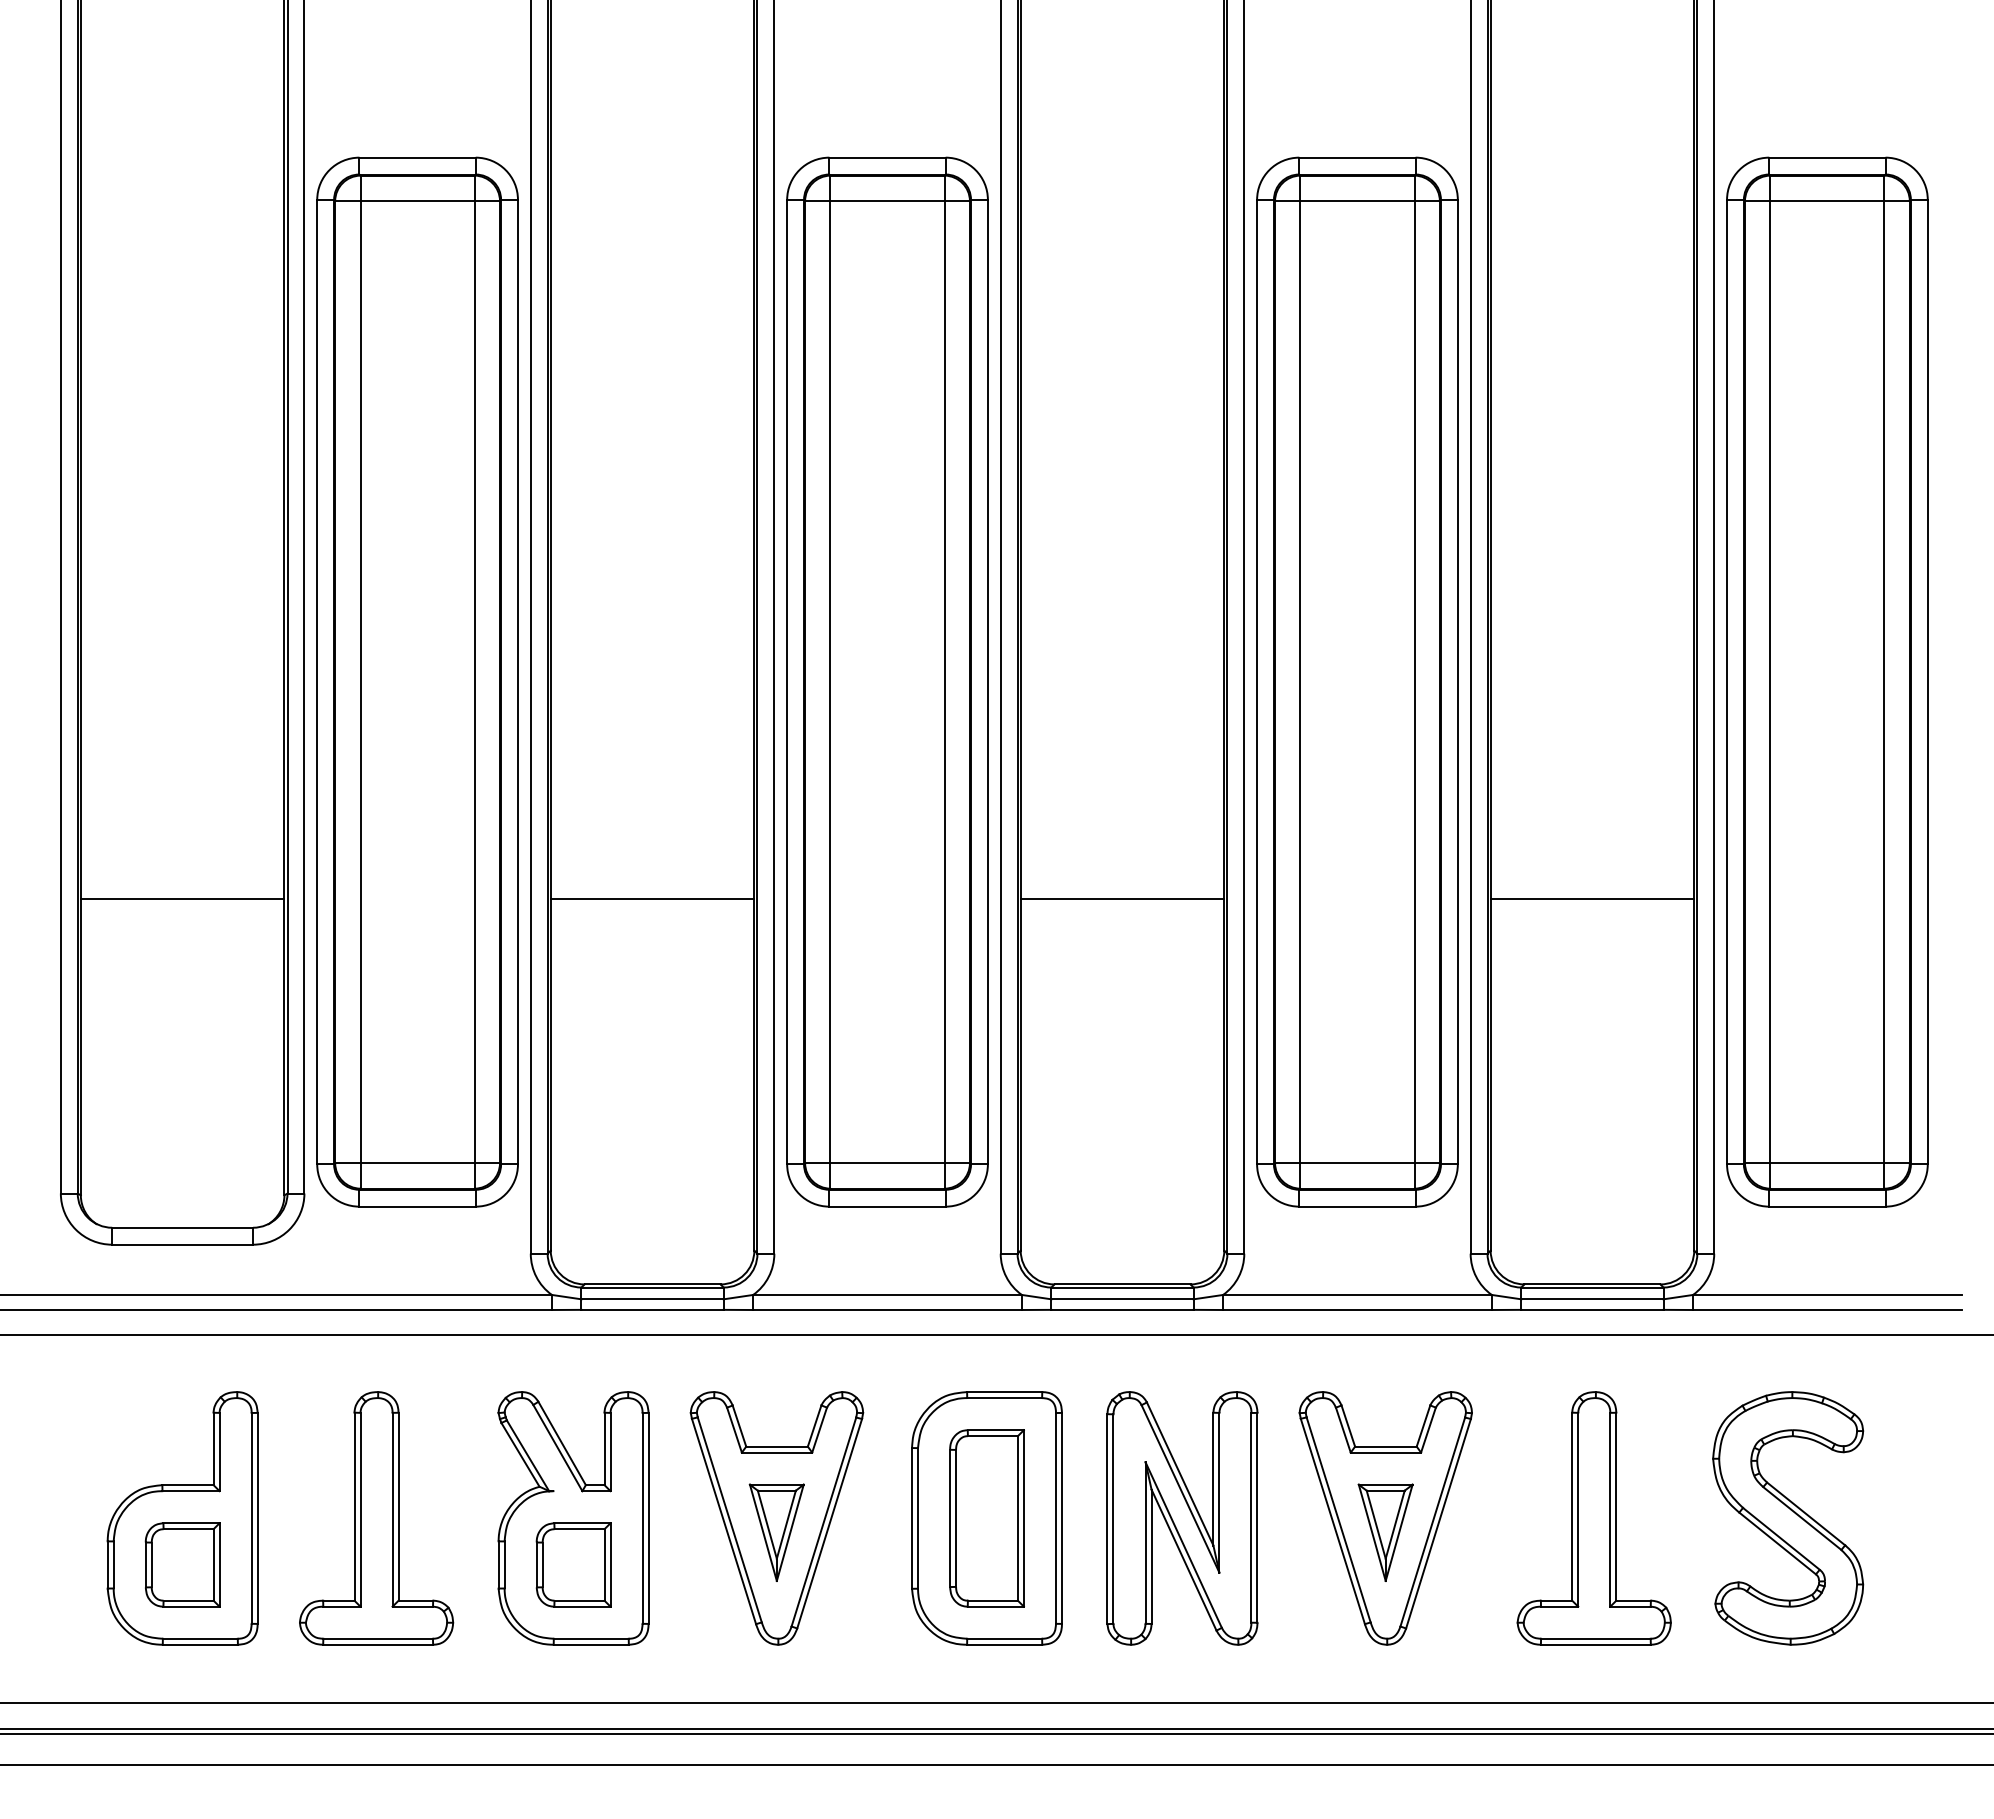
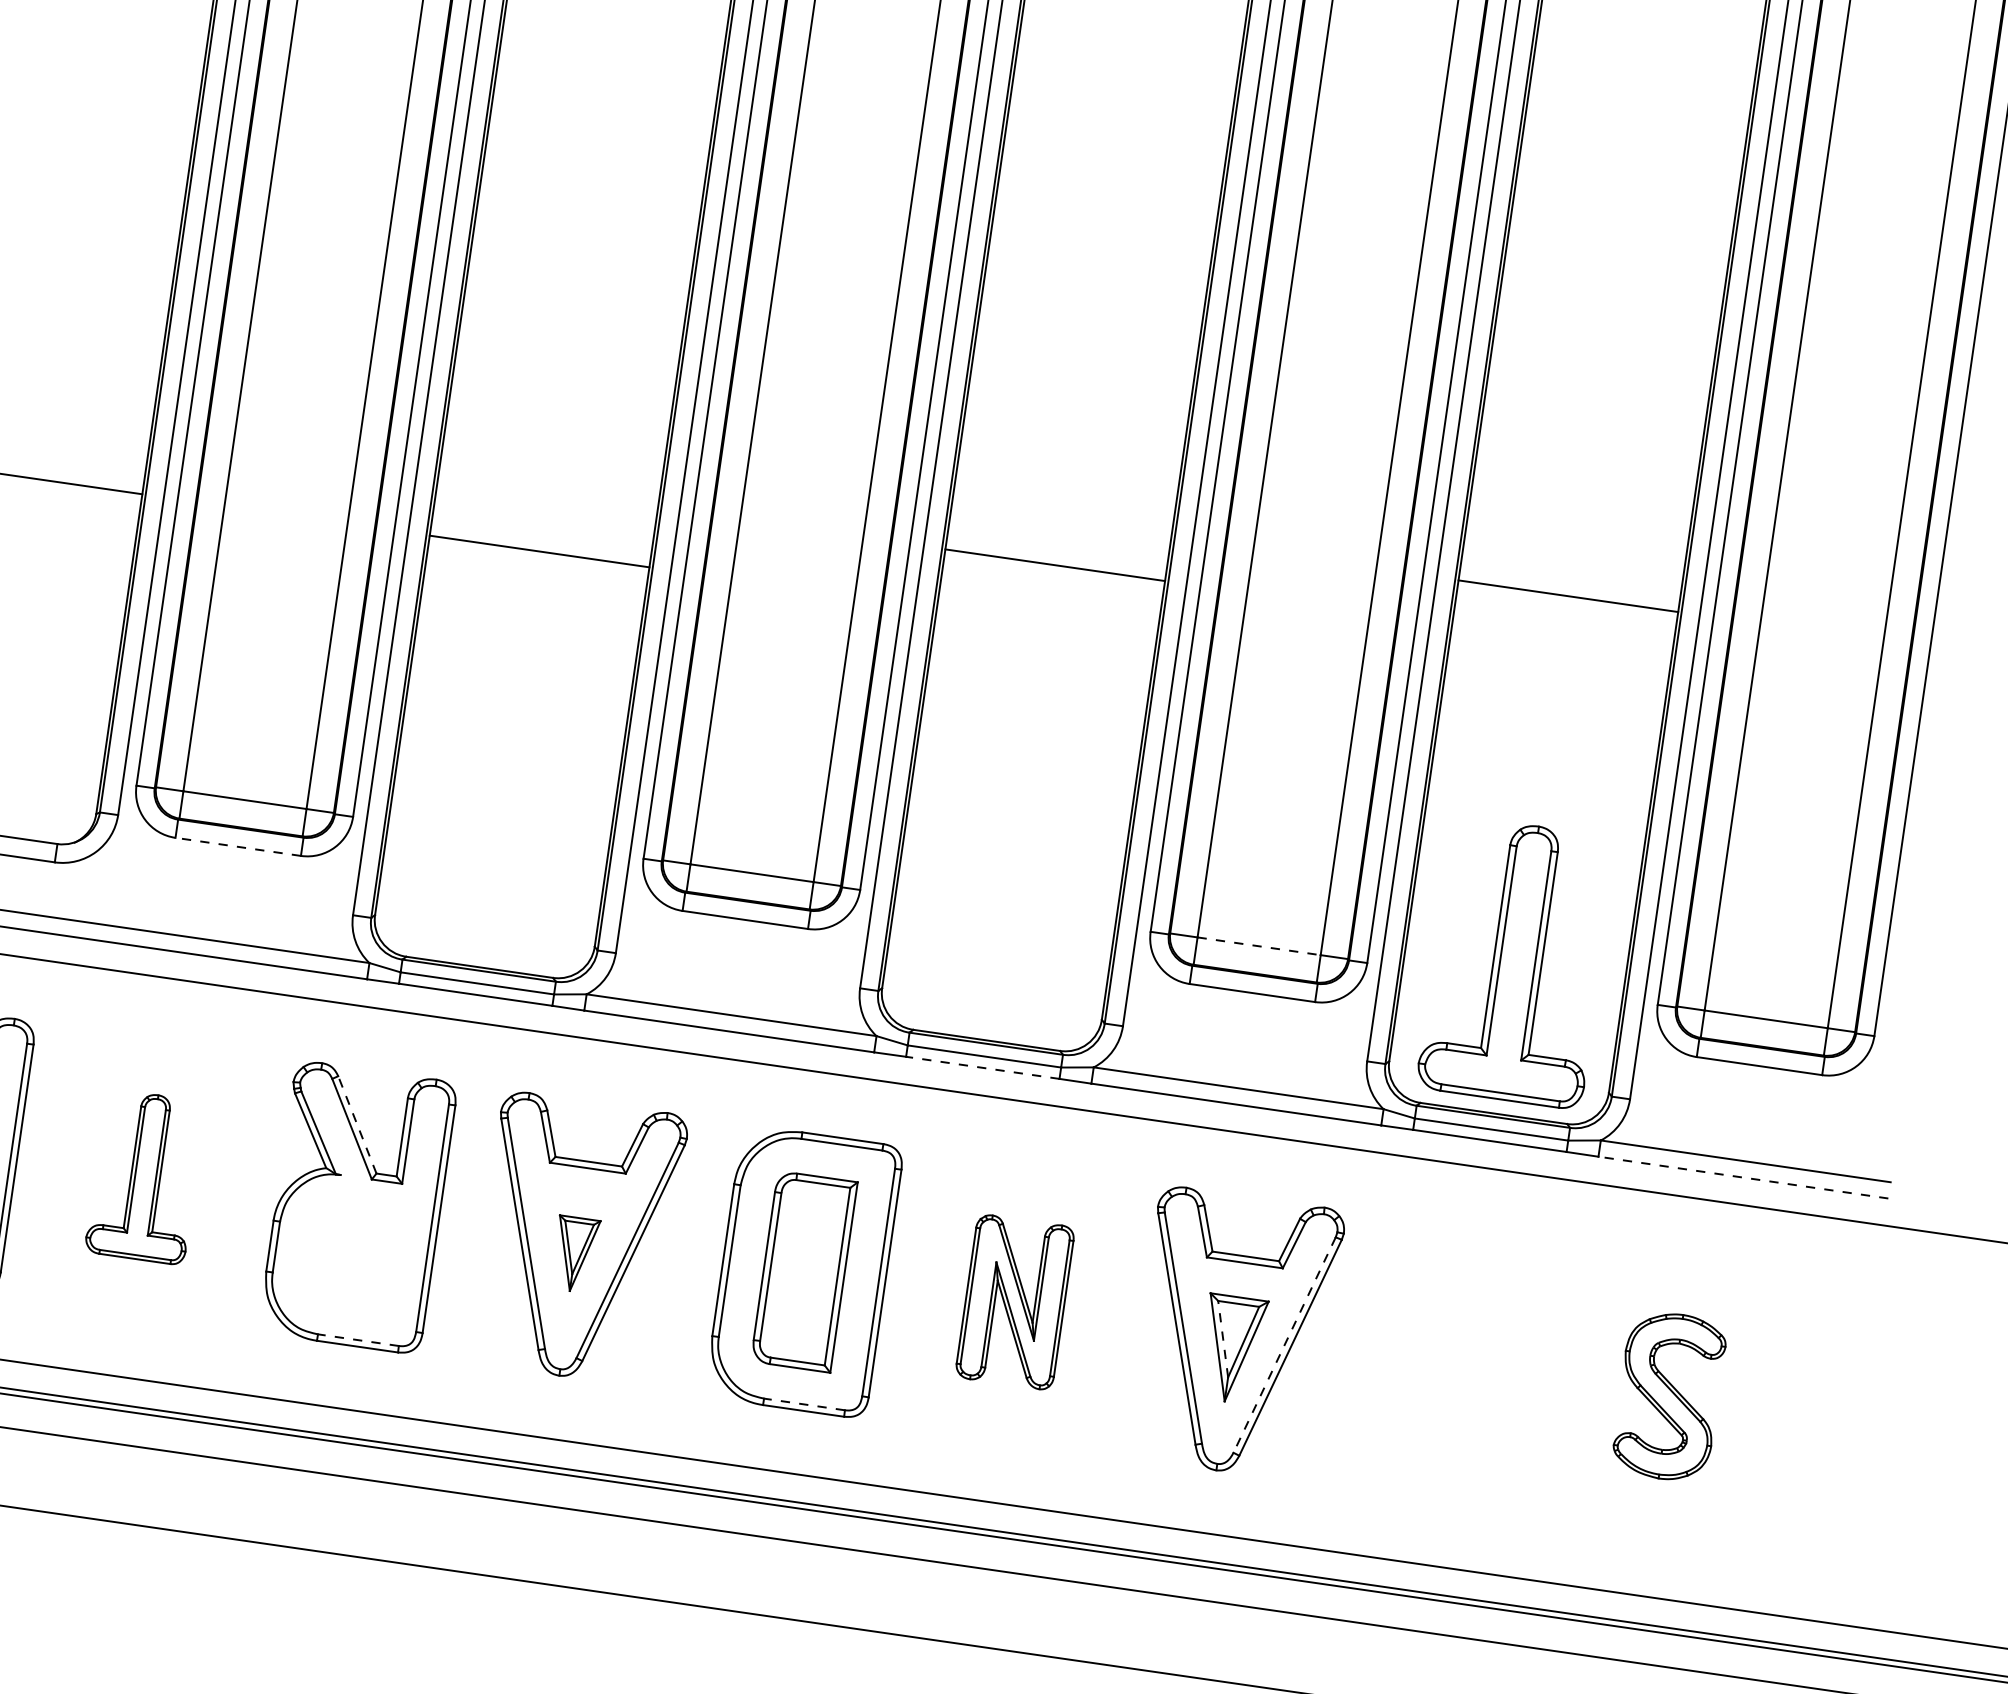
line: (1122, 899) -> (1055, 565), moved
line: (1592, 899) -> (1568, 596), moved
line: (1357, 1163) -> (1259, 946), solid -> dashed
line: (417, 1206) -> (238, 846), solid -> dashed
line: (1122, 1309) -> (982, 1067), solid -> dashed
line: (1826, 1310) -> (1742, 1178), solid -> dashed
line: (562, 1443) -> (357, 1124), solid -> dashed
part: (376, 1518) -> (145, 1176), size x0.6
part: (1182, 1518) -> (1015, 1302), size x0.6
part: (1593, 1518) -> (1516, 962), moved
part: (1788, 1518) -> (1669, 1396), size x0.6
line: (1432, 1522) -> (1284, 1345), solid -> dashed
line: (1376, 1524) -> (1223, 1338), solid -> dashed
part: (776, 1532) -> (574, 1254), size x0.7
part: (573, 1564) -> (350, 1257), removed
line: (590, 1638) -> (357, 1339), solid -> dashed
line: (1004, 1638) -> (804, 1404), solid -> dashed

